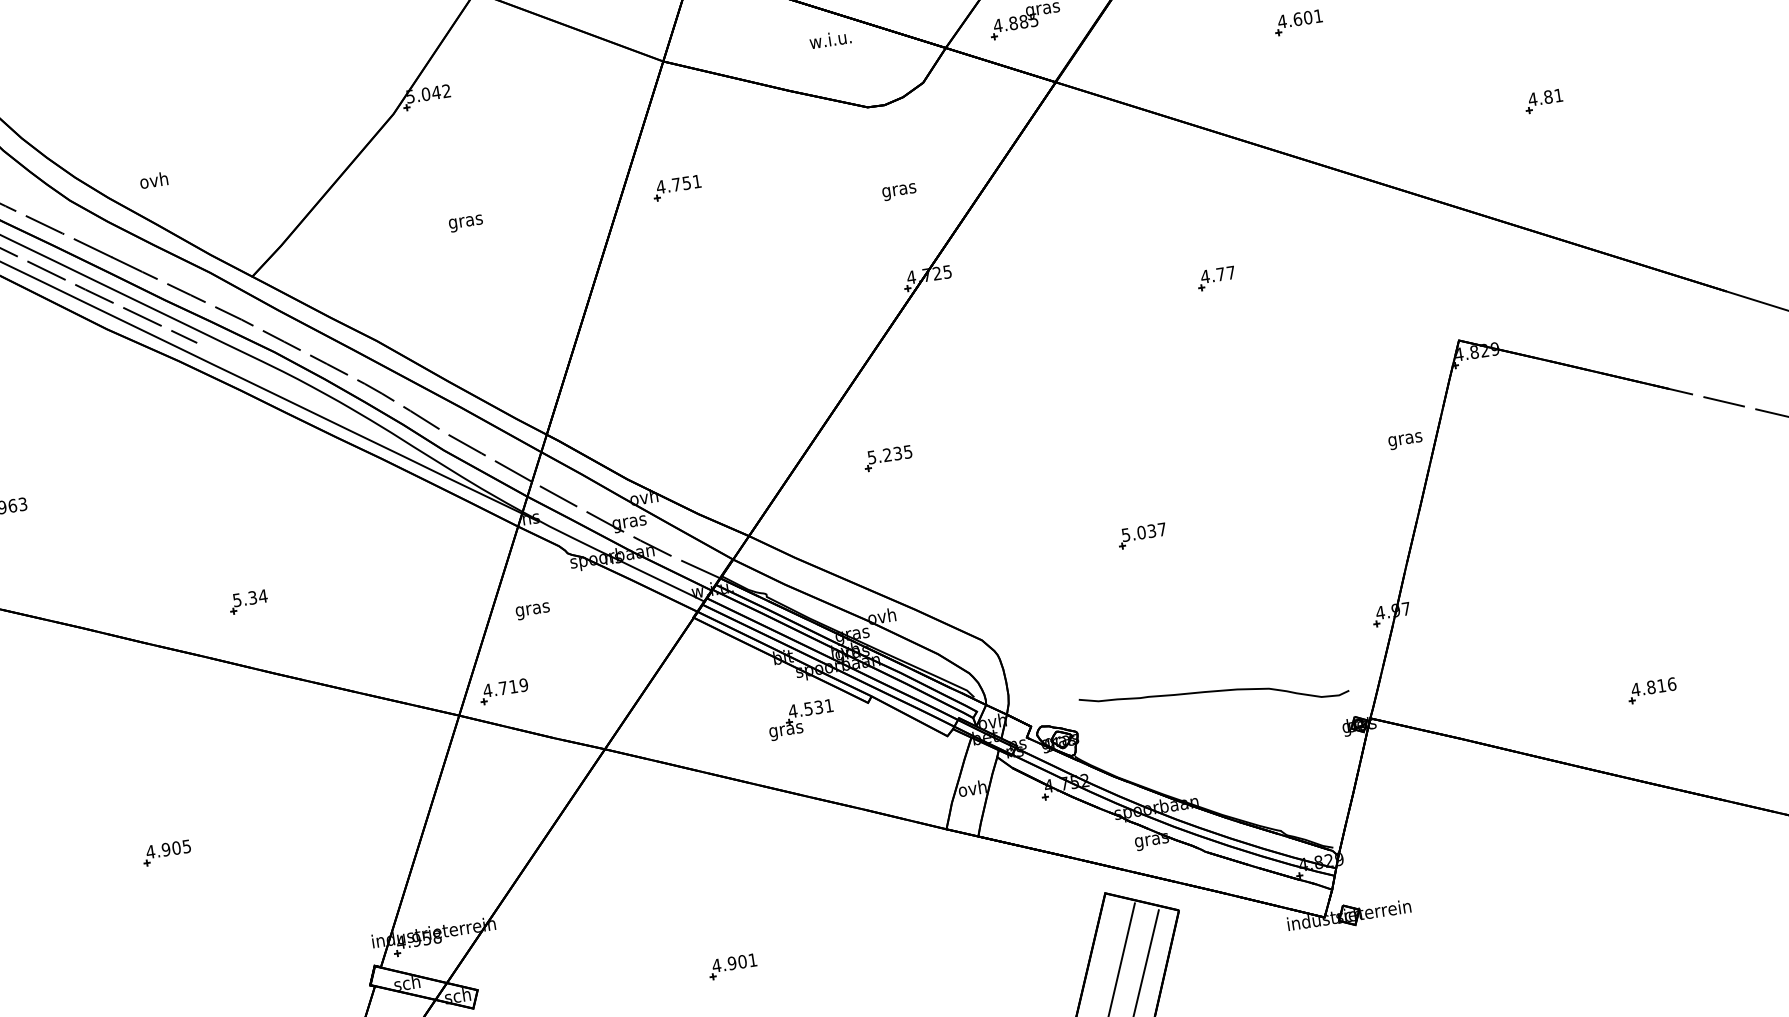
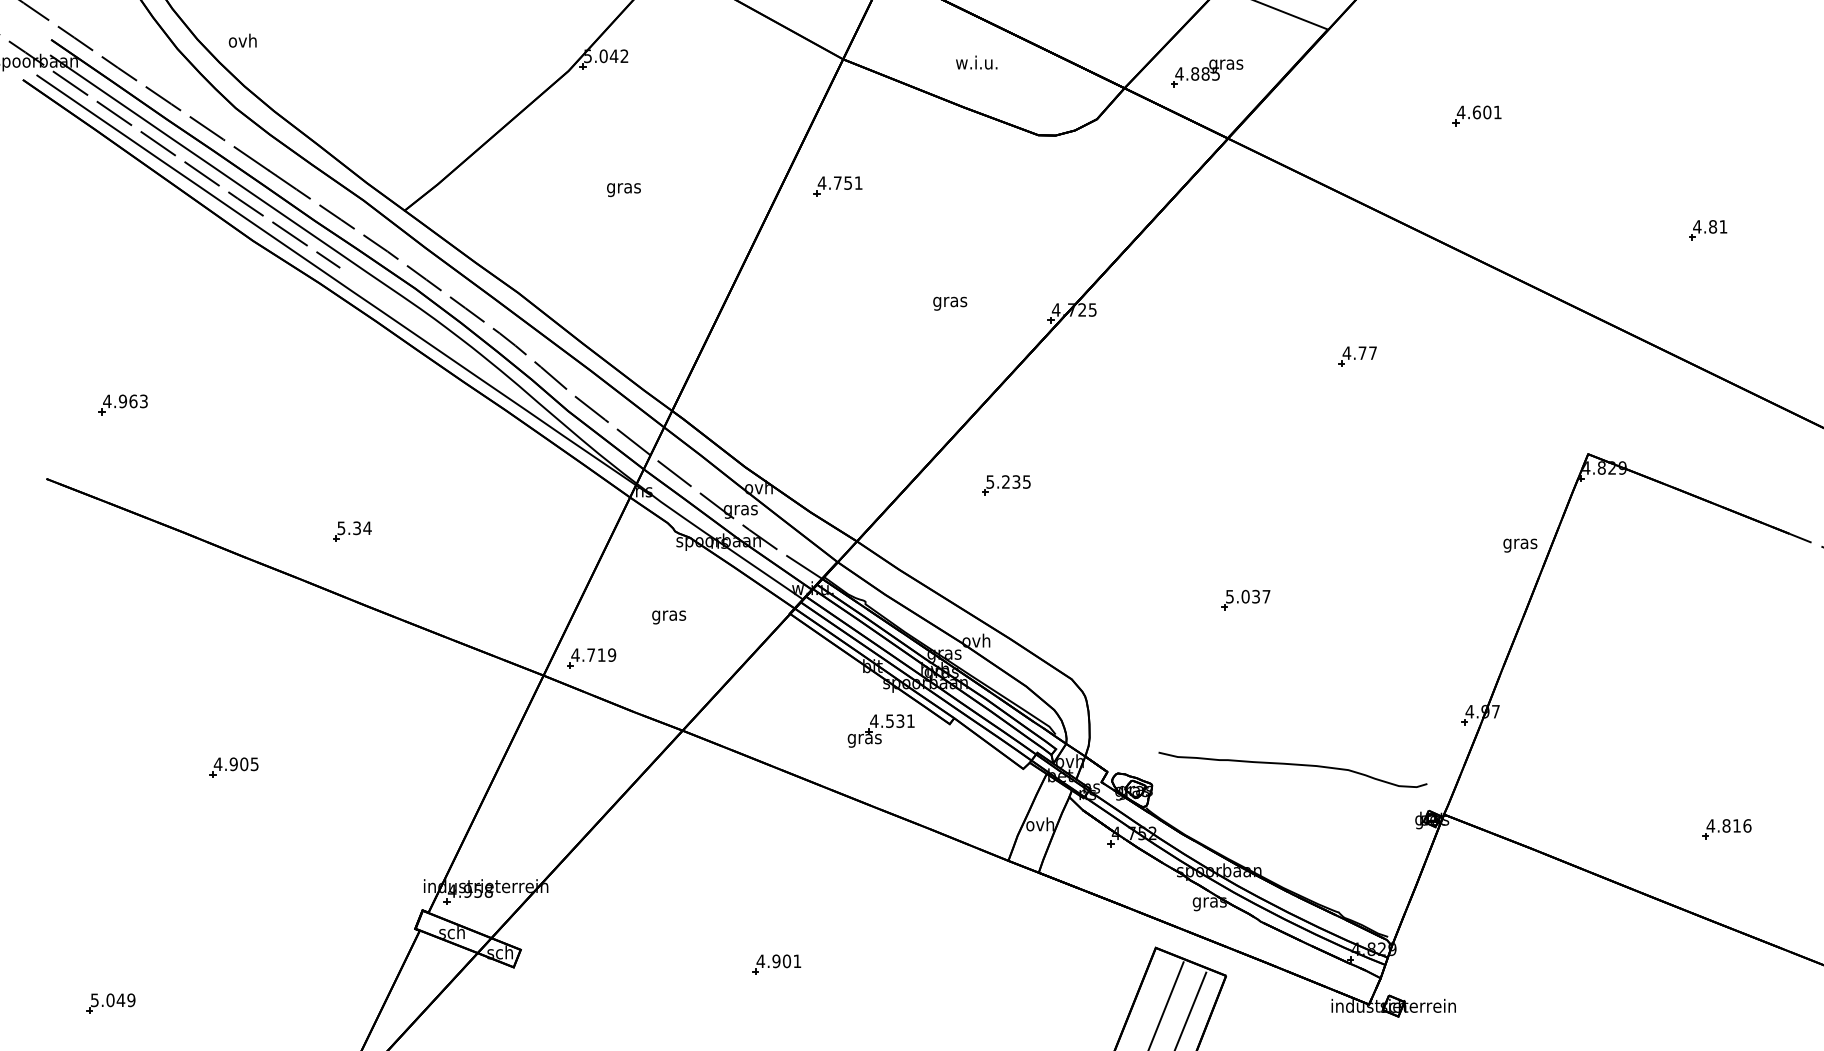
text: (830, 39) -> (976, 62), moved
text: (153, 180) -> (242, 40), moved
text: (899, 191) -> (950, 303), moved
text: (533, 611) -> (669, 617), moved

